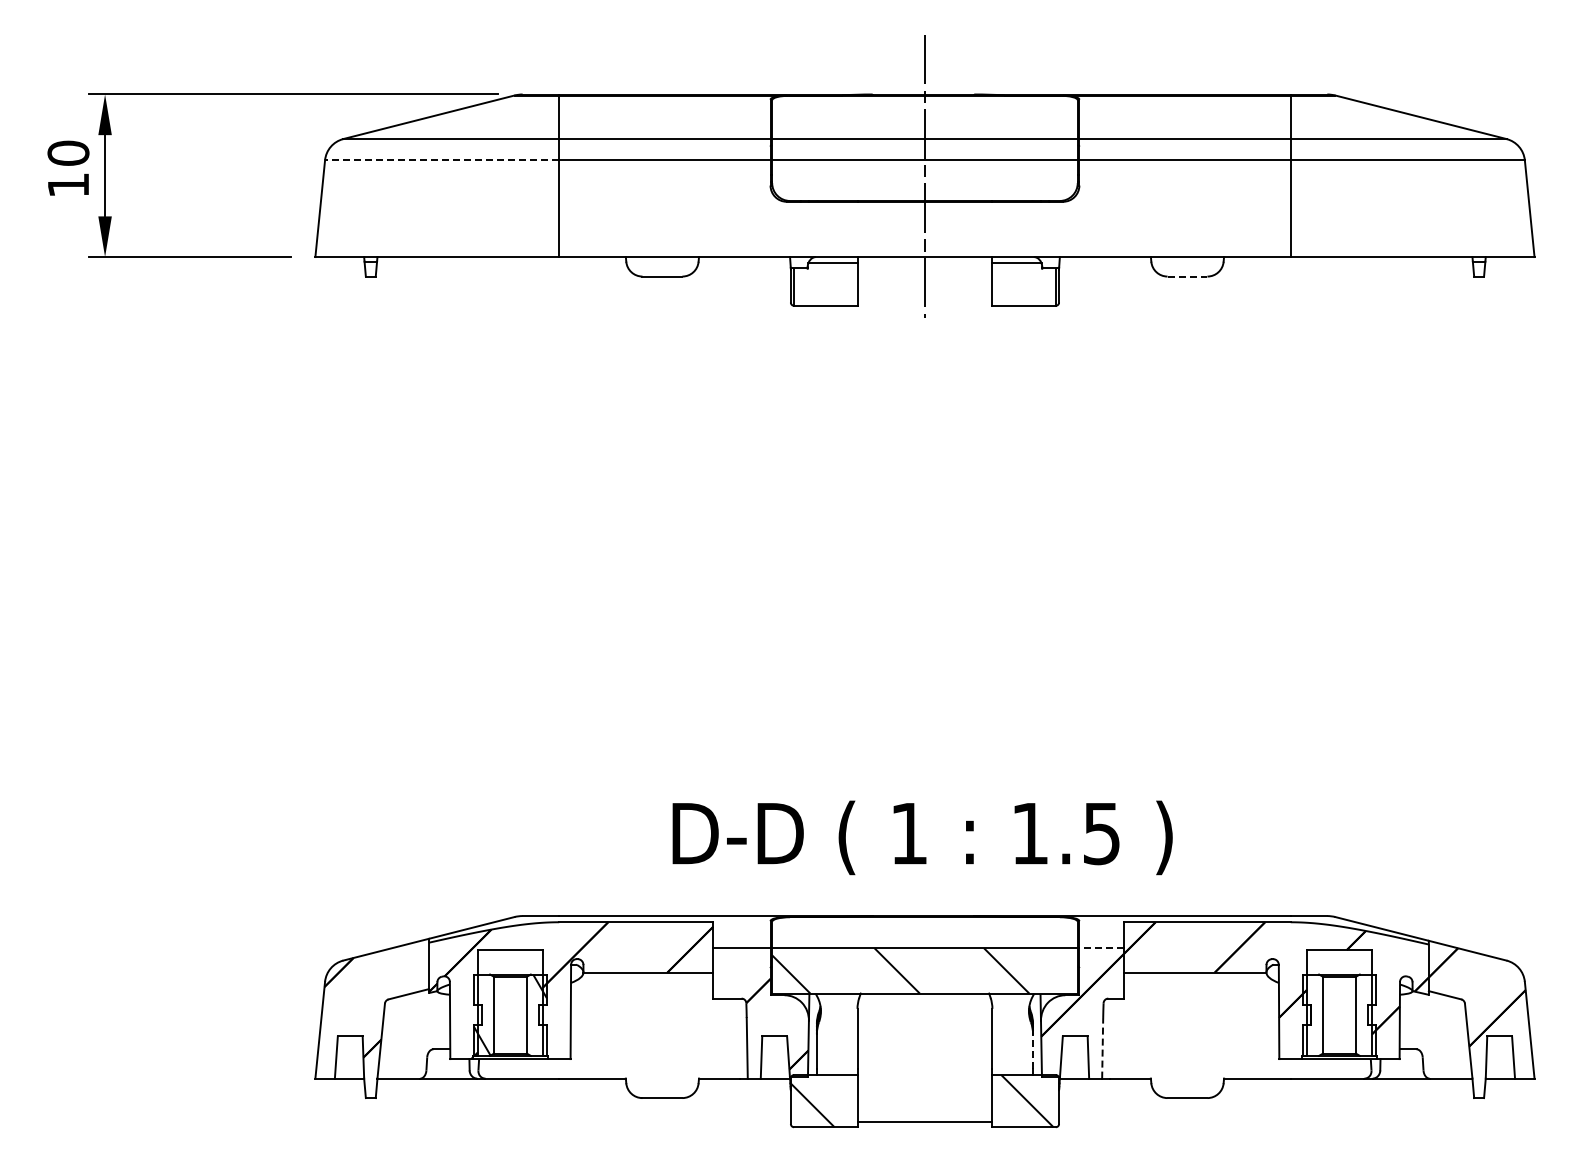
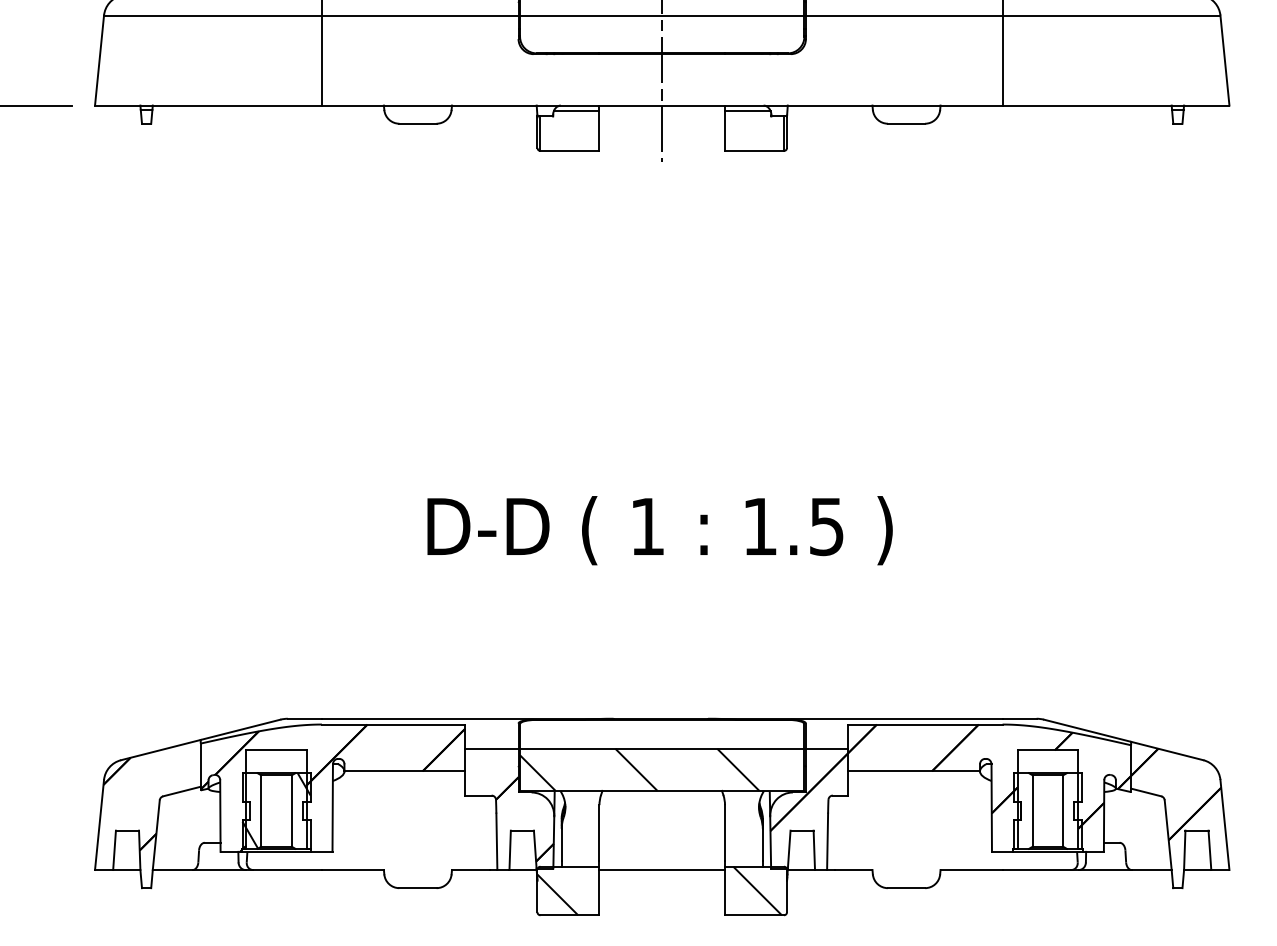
line: (441, 160) -> (212, 15), dashed -> solid
line: (1187, 276) -> (906, 123), dashed -> solid
text: (922, 837) -> (659, 530), moved
line: (1101, 948) -> (826, 748), dashed -> solid
line: (1102, 1047) -> (827, 841), dashed -> solid
line: (1033, 1051) -> (763, 844), dashed -> solid
line: (924, 1121) -> (661, 869), moved

